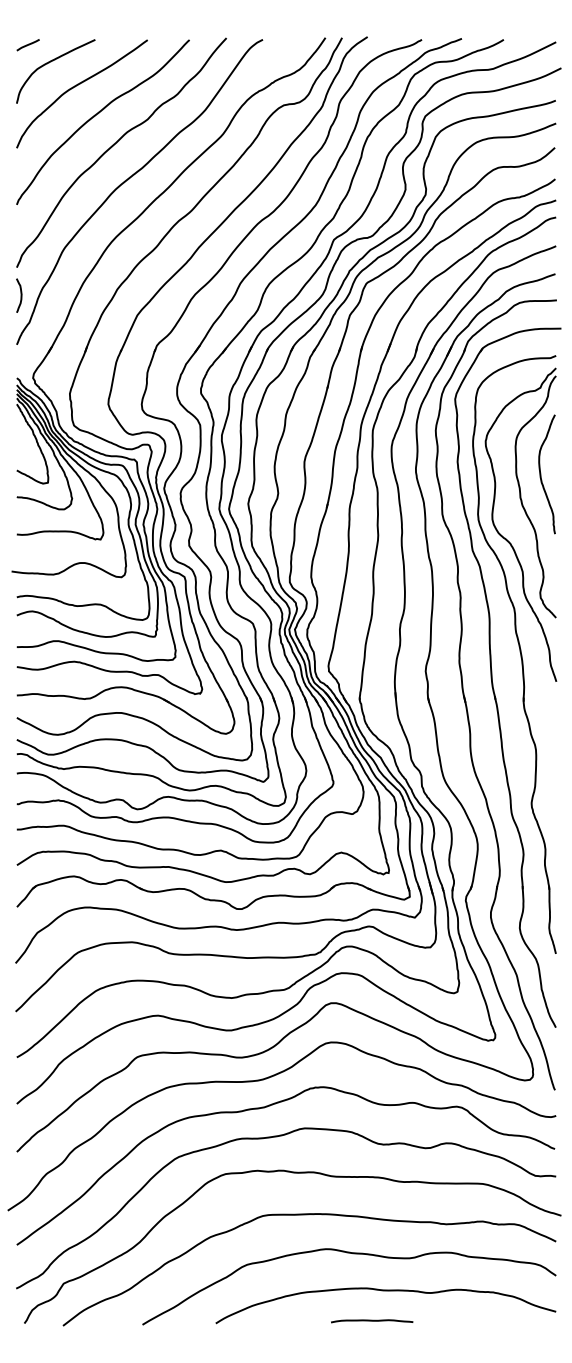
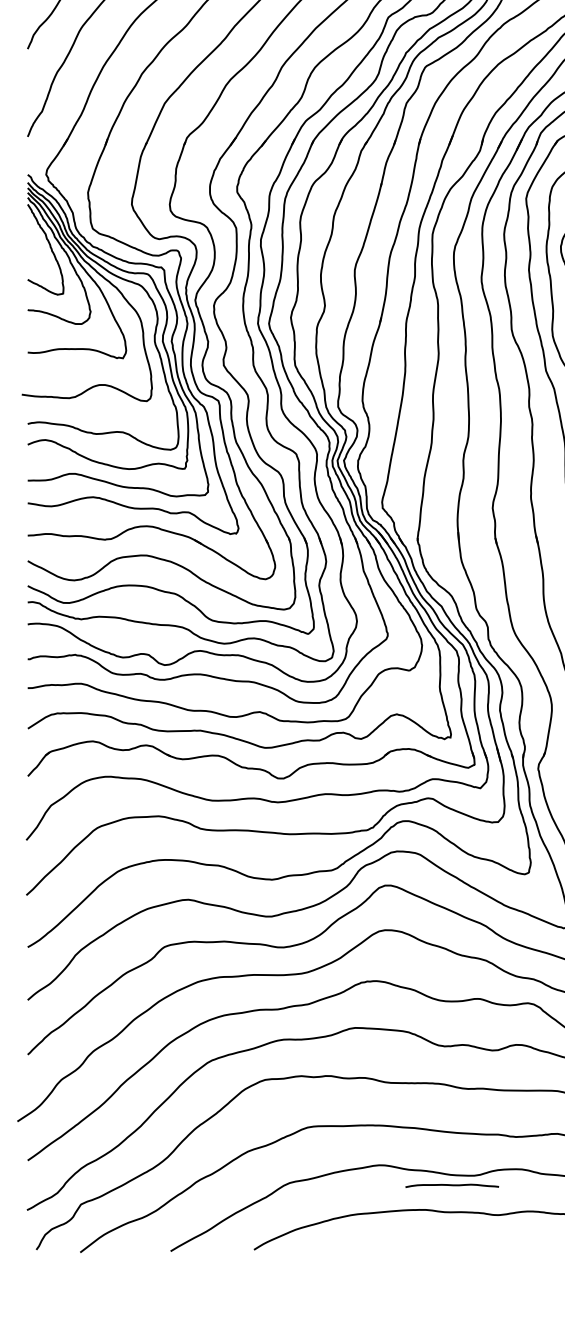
curve: (20, 295) -> (31, 80), removed
curve: (372, 1321) -> (452, 1186), moved

